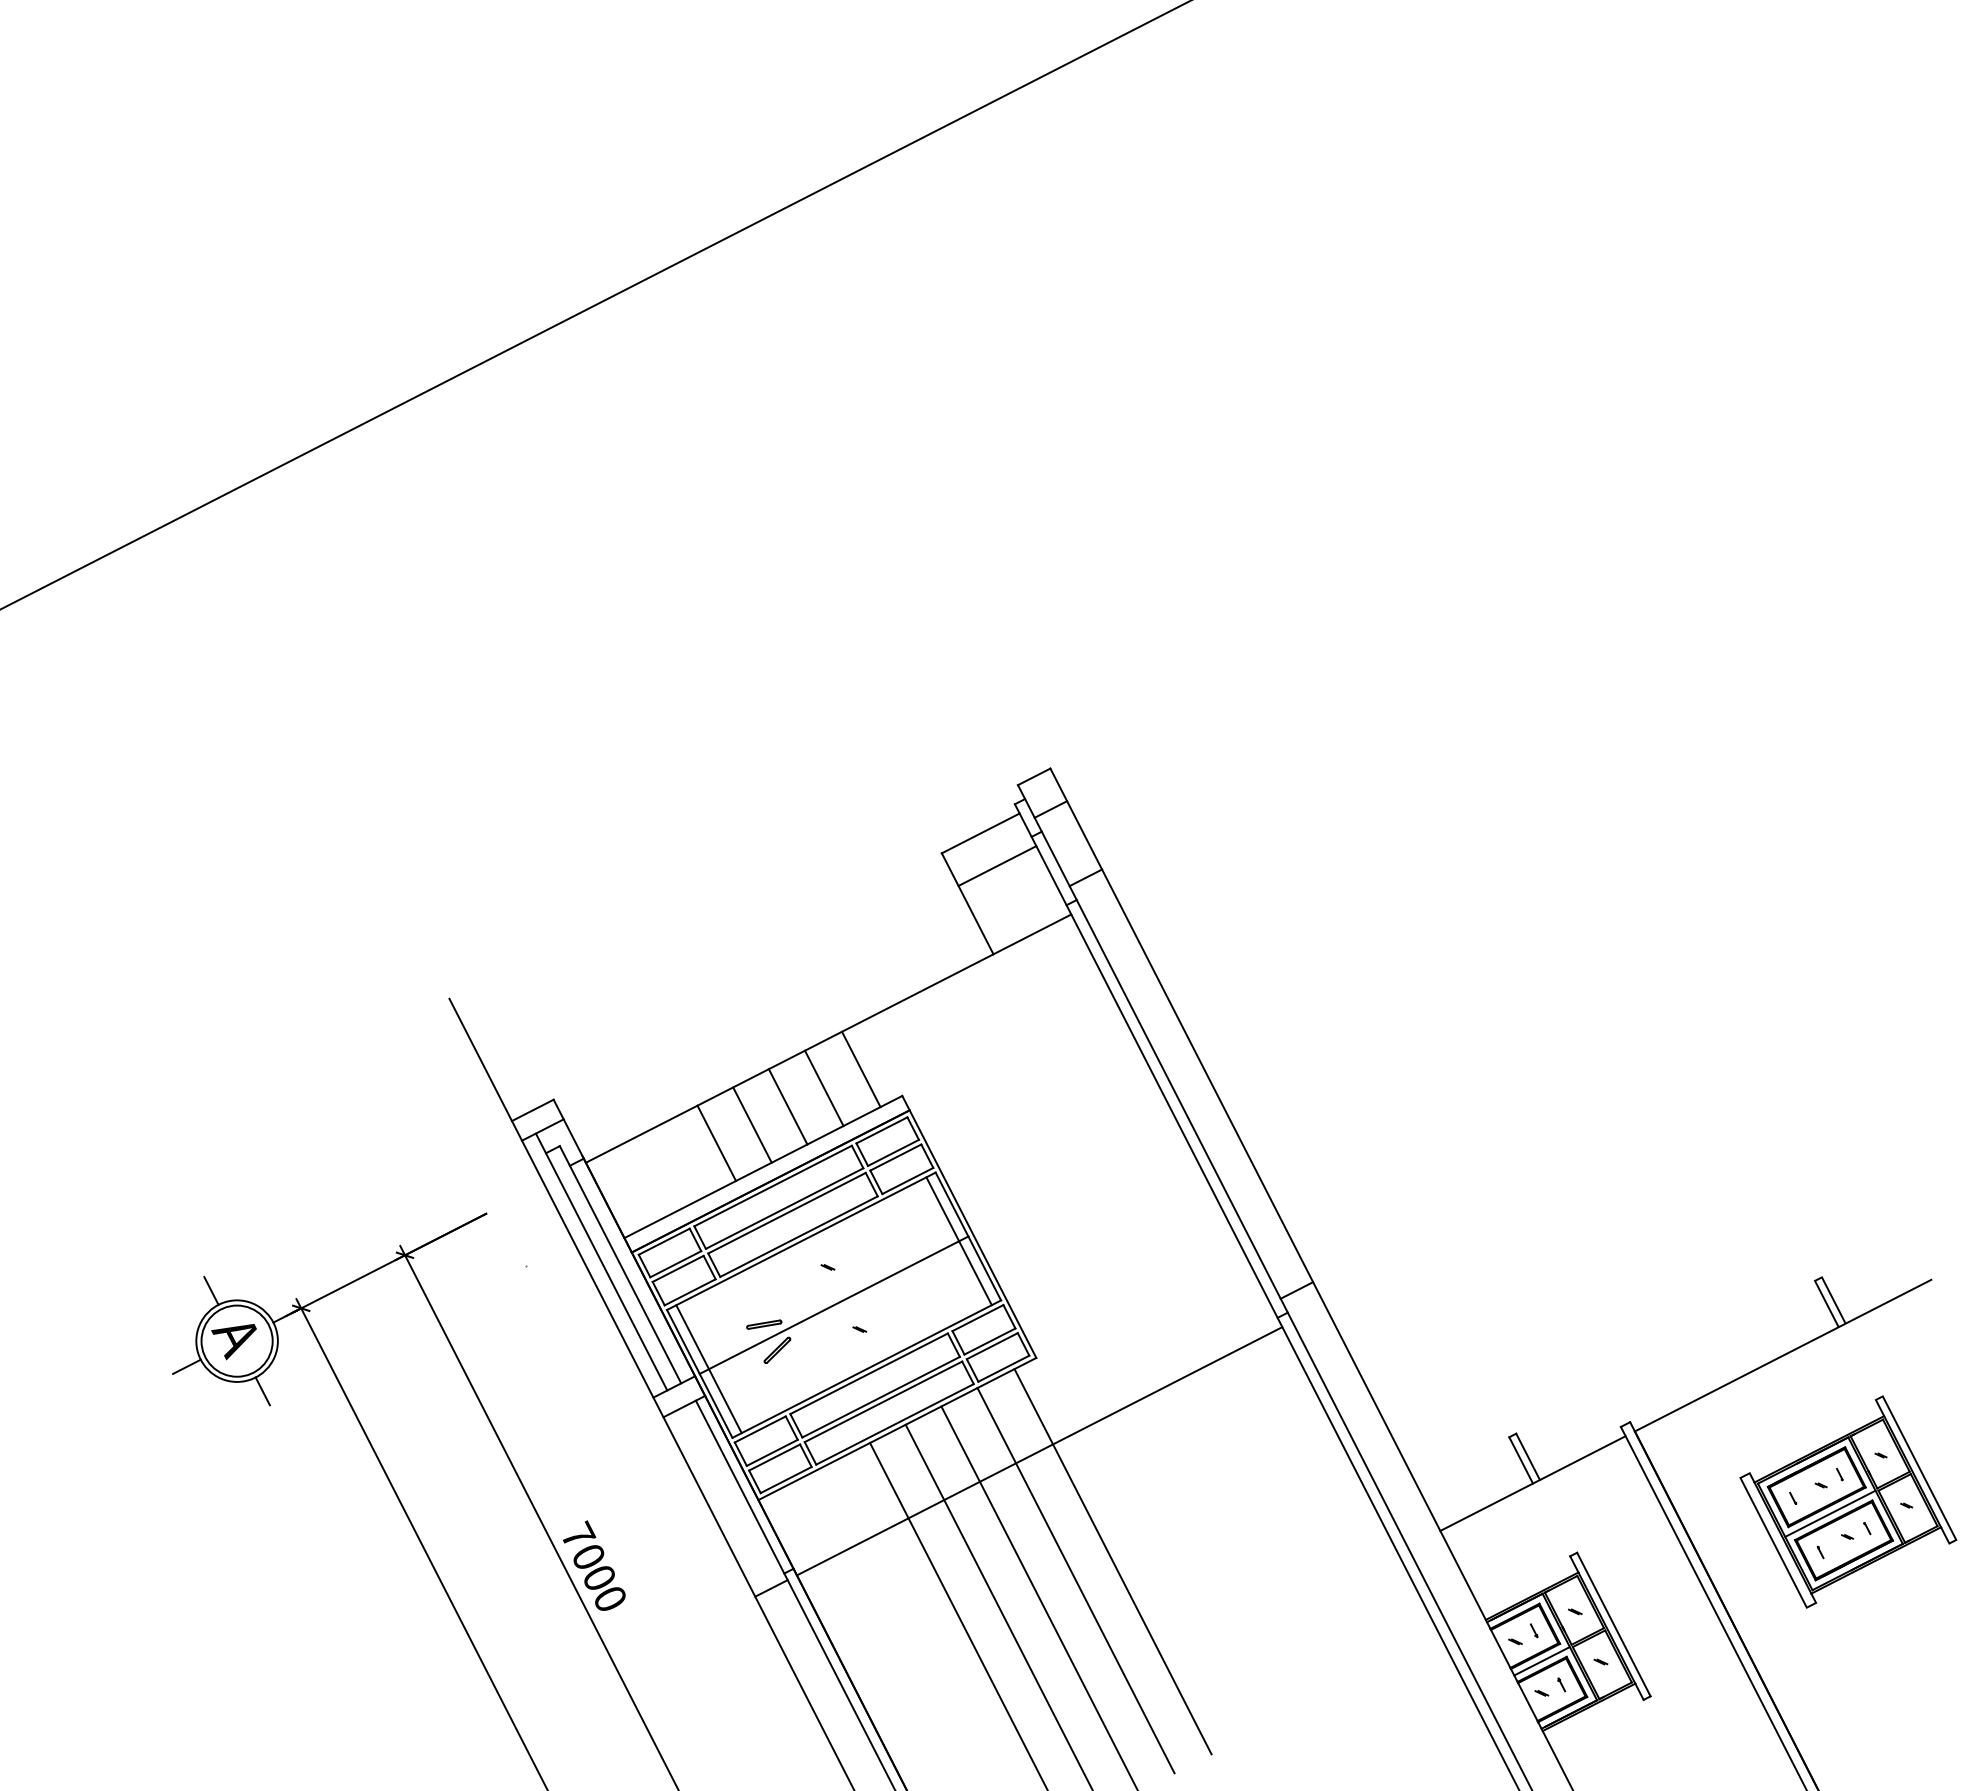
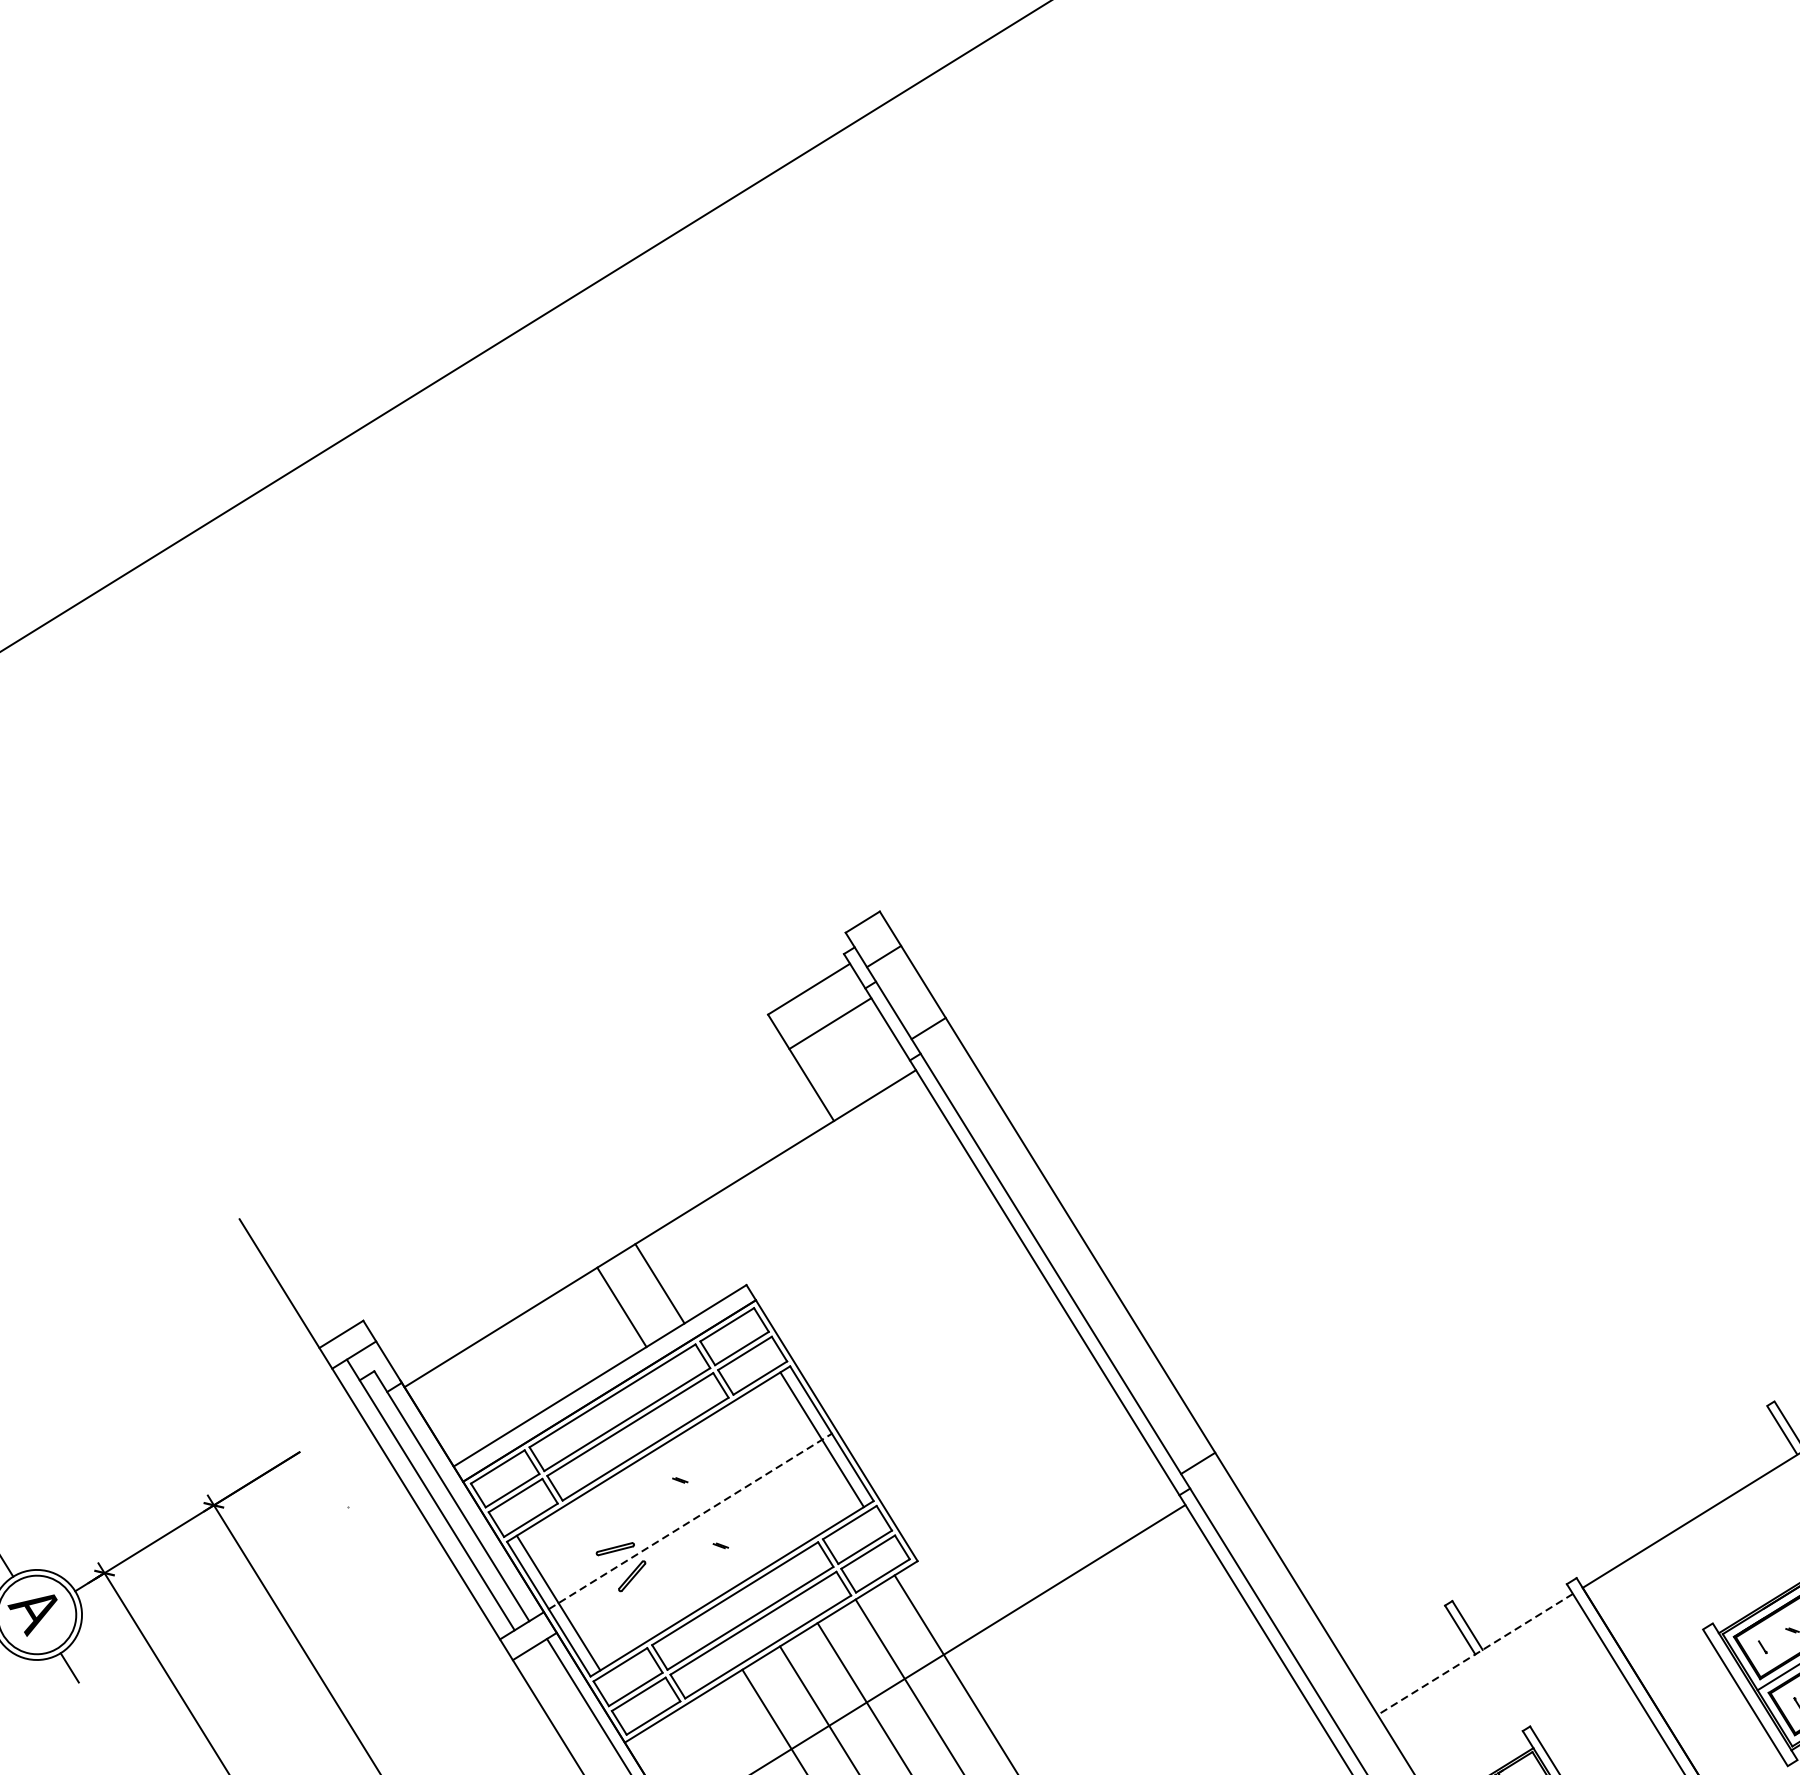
line: (861, 1069) -> (699, 1259), removed
line: (752, 1124) -> (584, 1330), removed
line: (716, 1143) -> (546, 1354), removed
line: (834, 1305) -> (690, 1521), solid -> dashed
line: (1532, 1483) -> (1474, 1654), solid -> dashed

